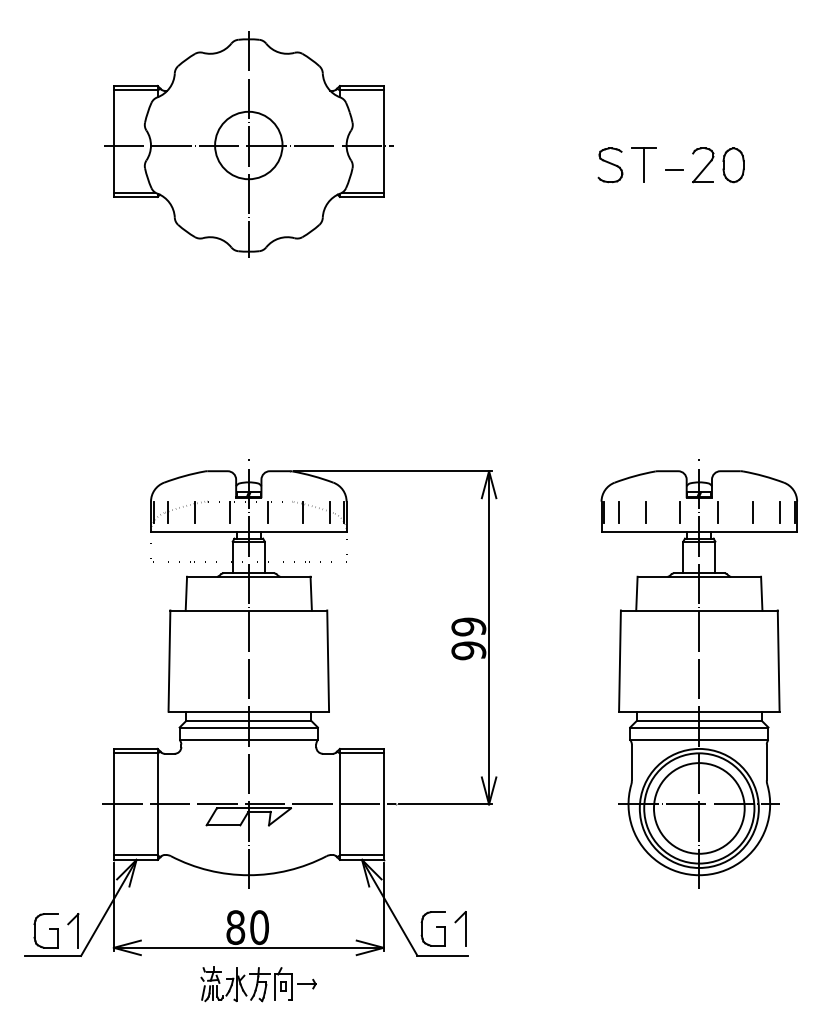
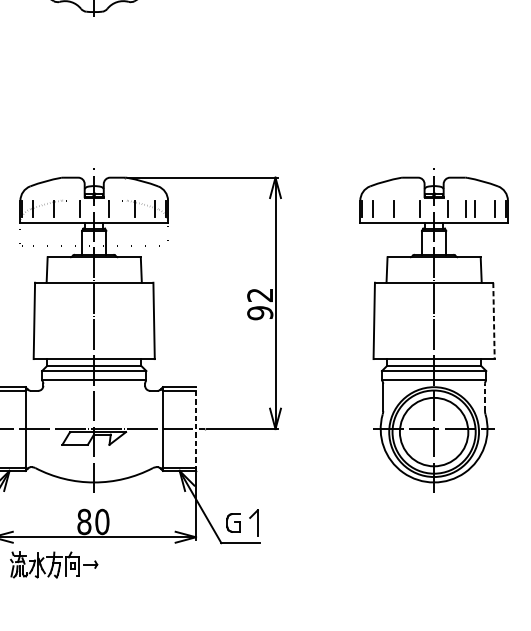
line: (740, 512) -> (465, 208), added
text: (468, 626) -> (259, 294), 99 -> 92
line: (778, 661) -> (493, 321), solid -> dashed
line: (766, 762) -> (484, 397), solid -> dashed
line: (383, 803) -> (195, 428), solid -> dashed
part: (432, 928) -> (232, 522), size x0.7
part: (258, 984) -> (54, 564), moved

